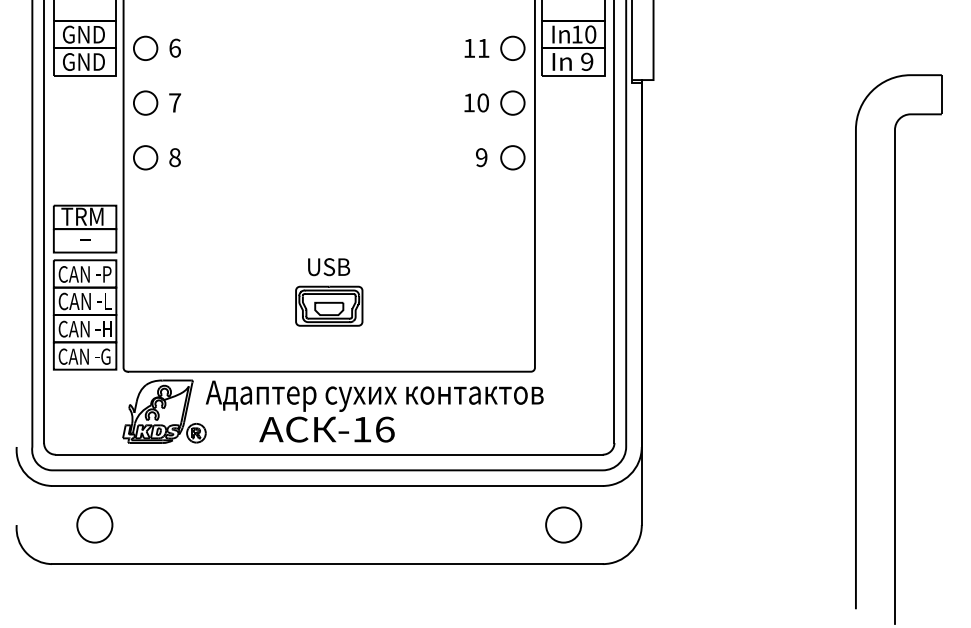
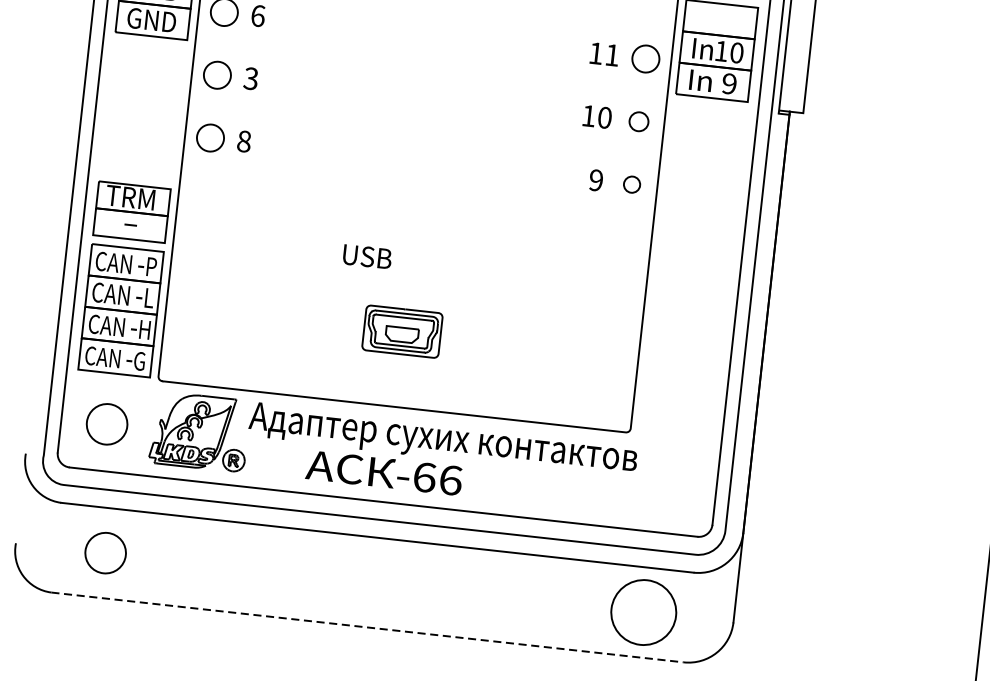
text: (174, 102) -> (250, 78), 7 -> 3
circle: (512, 102) -> (638, 121), size x0.7
circle: (512, 157) -> (631, 184), size x0.6
text: (329, 267) -> (367, 257), moved
circle: (83, 413) -> (106, 423), added
text: (362, 429) -> (424, 477), -16 -> -66
circle: (563, 524) -> (643, 611), size x1.6
line: (327, 564) -> (367, 627), solid -> dashed

